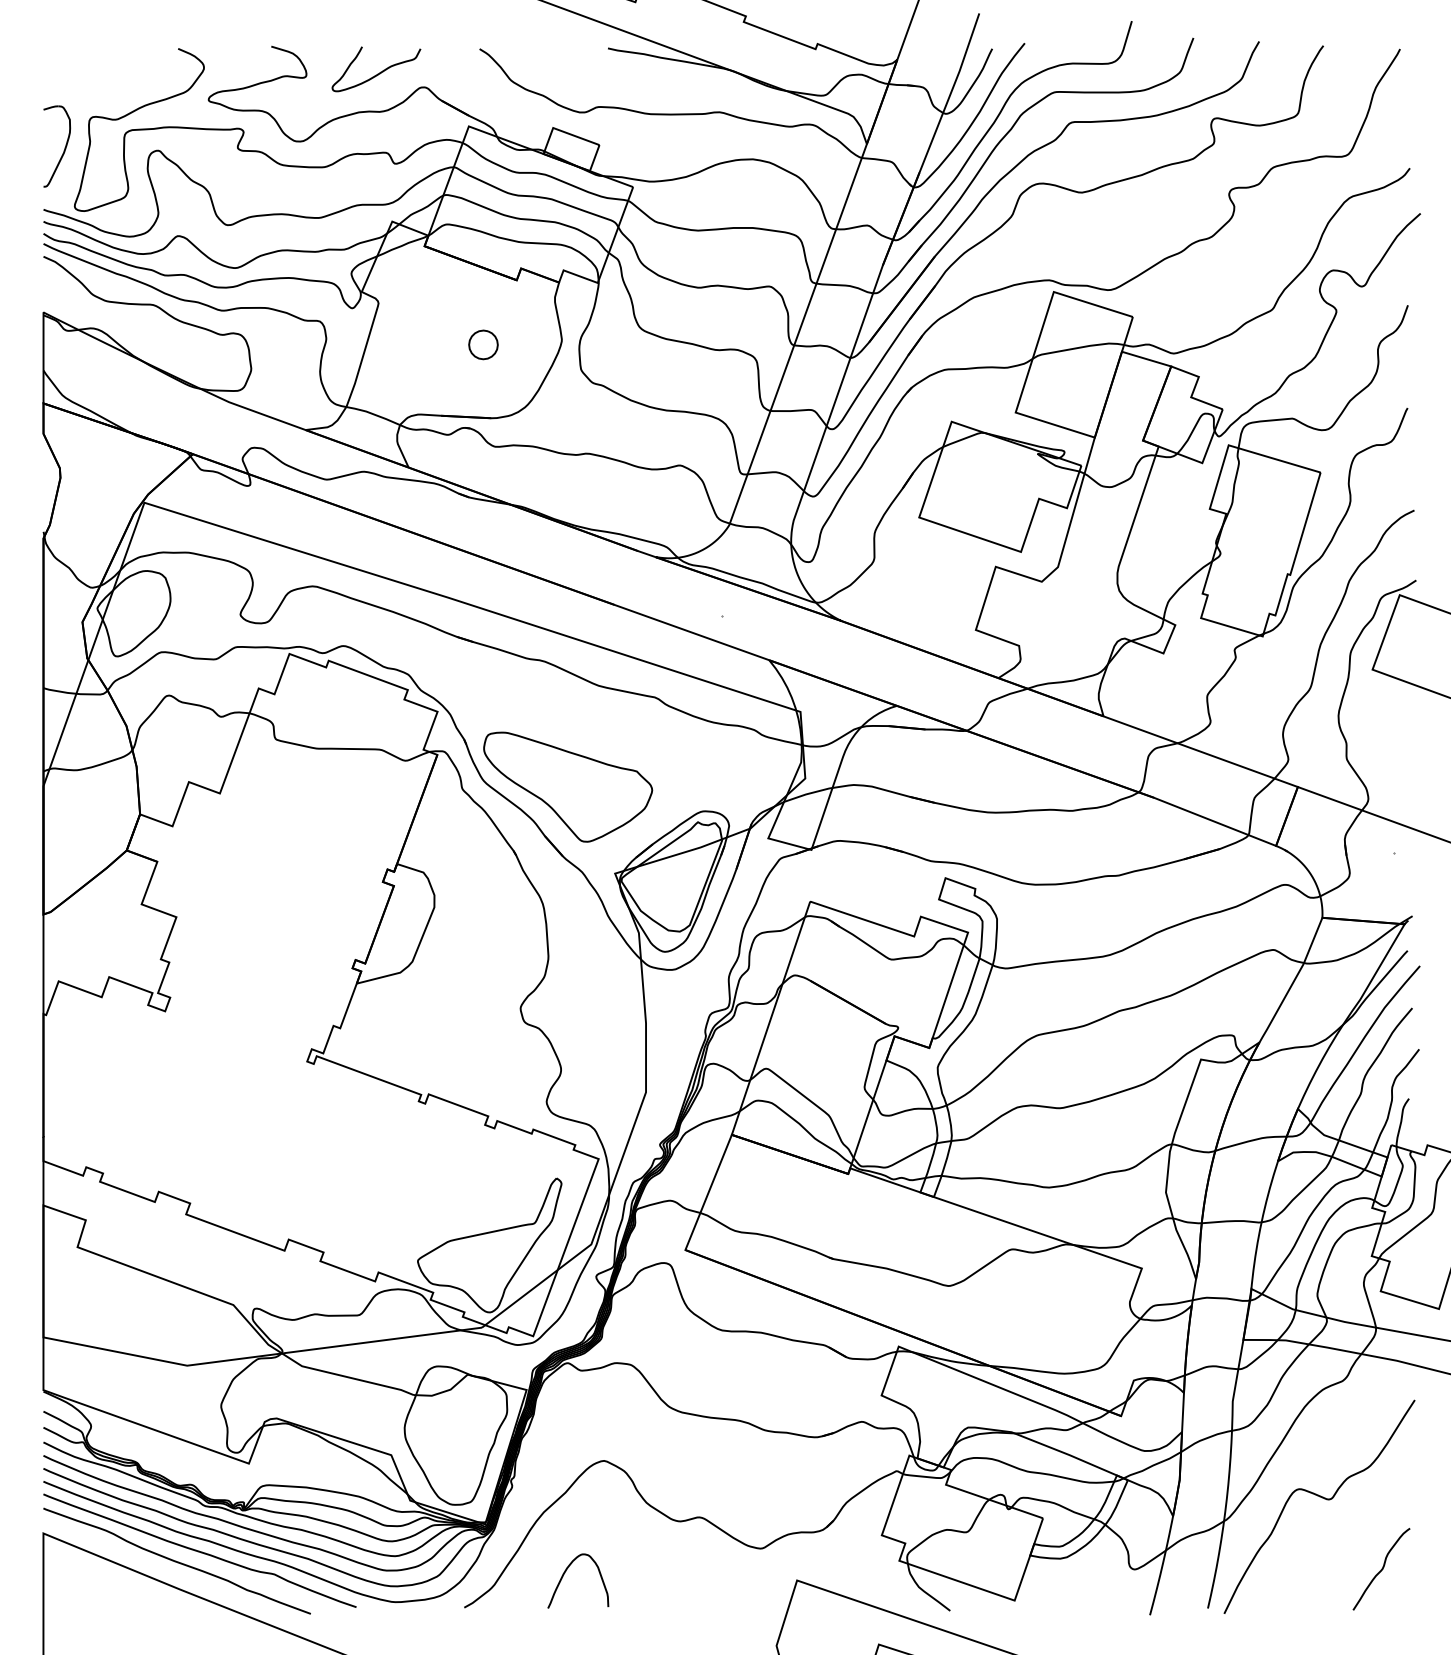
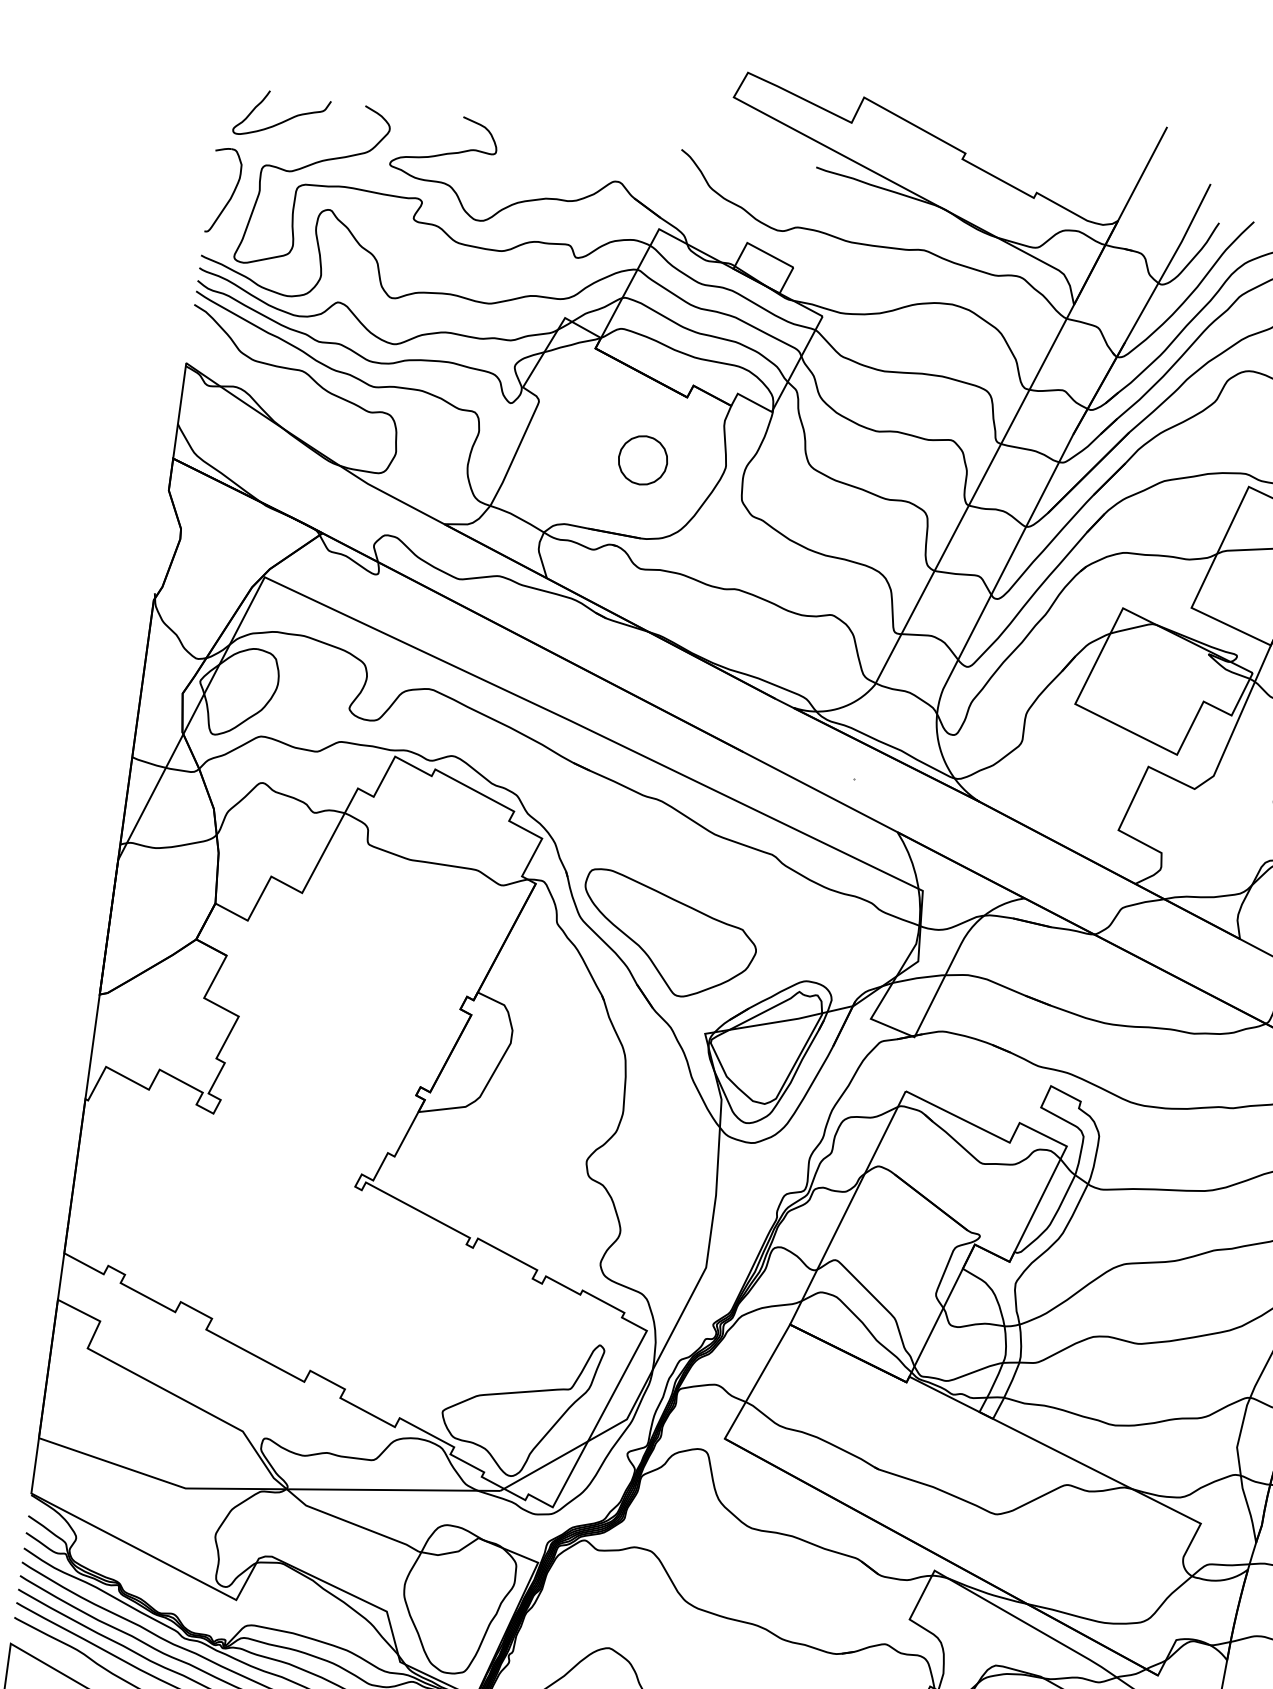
curve: (377, 73) -> (282, 121), moved
part: (483, 344) -> (643, 459), size x1.6

